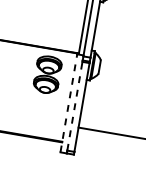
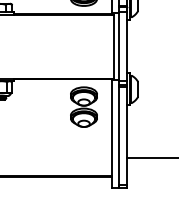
line: (68, 103) -> (111, 133), dashed -> solid
line: (74, 105) -> (118, 135), dashed -> solid

